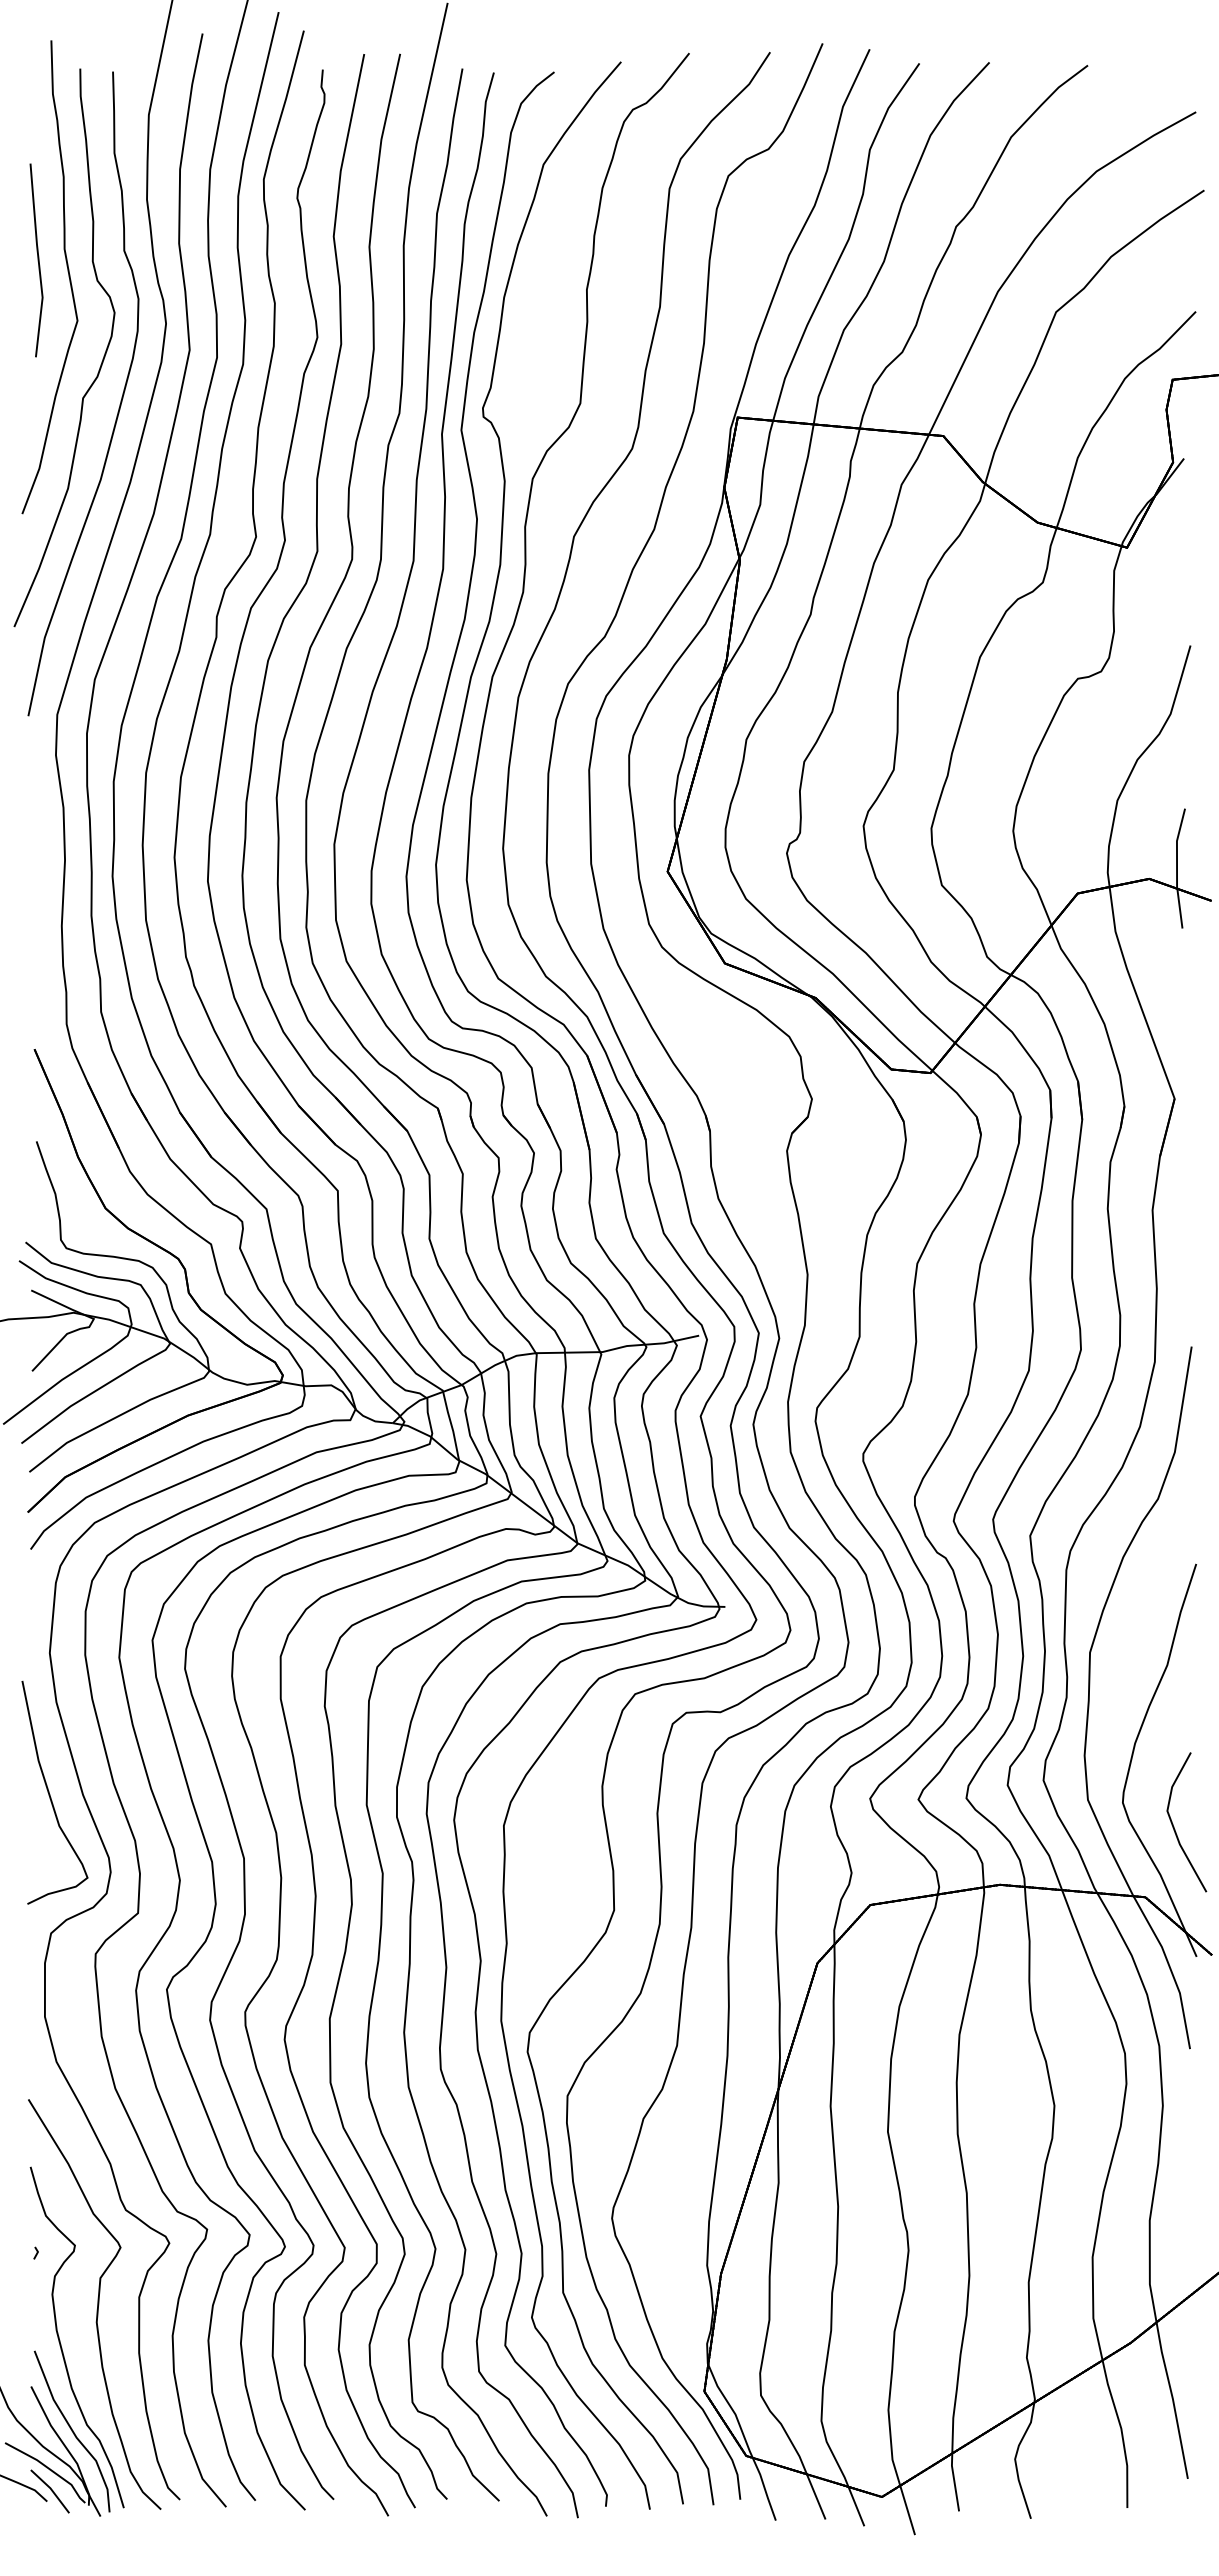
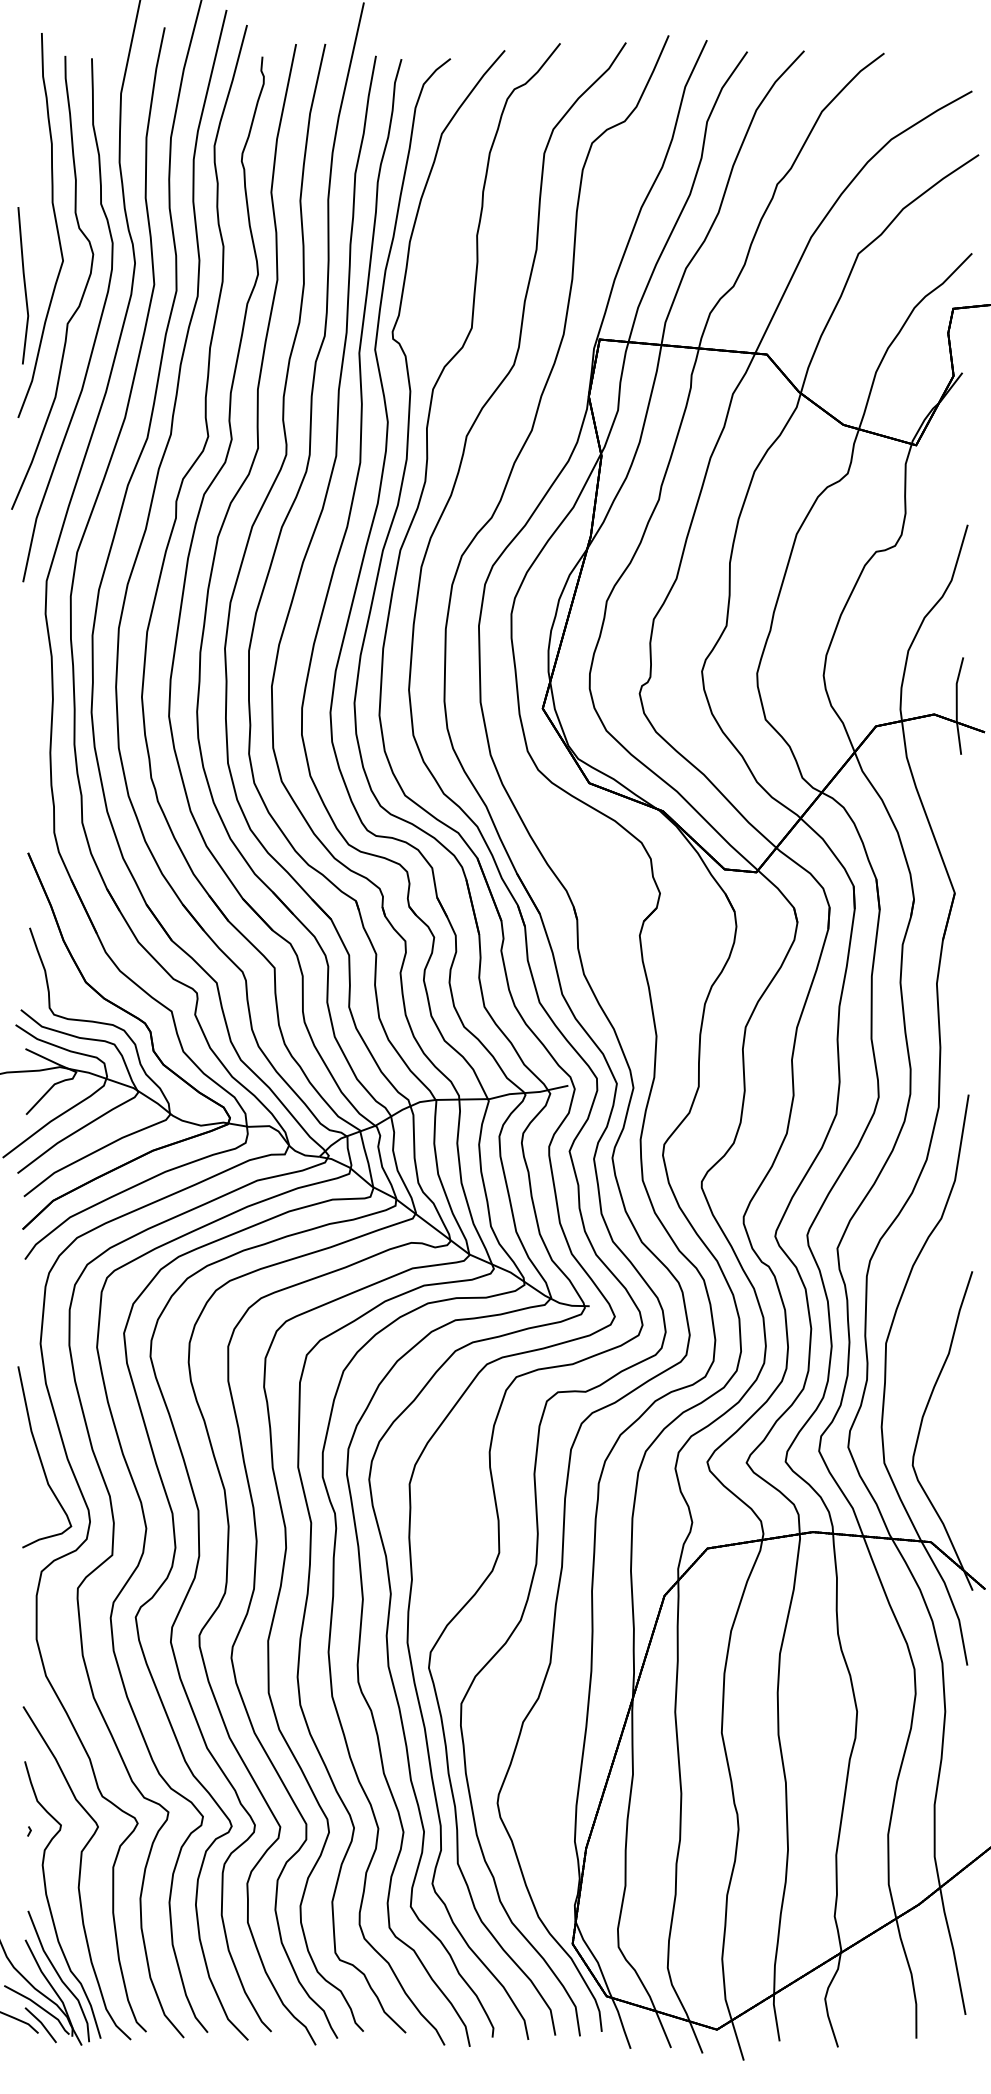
line: (37, 260) -> (24, 285), moved
part: (1174, 1826) -> (954, 1484), removed

